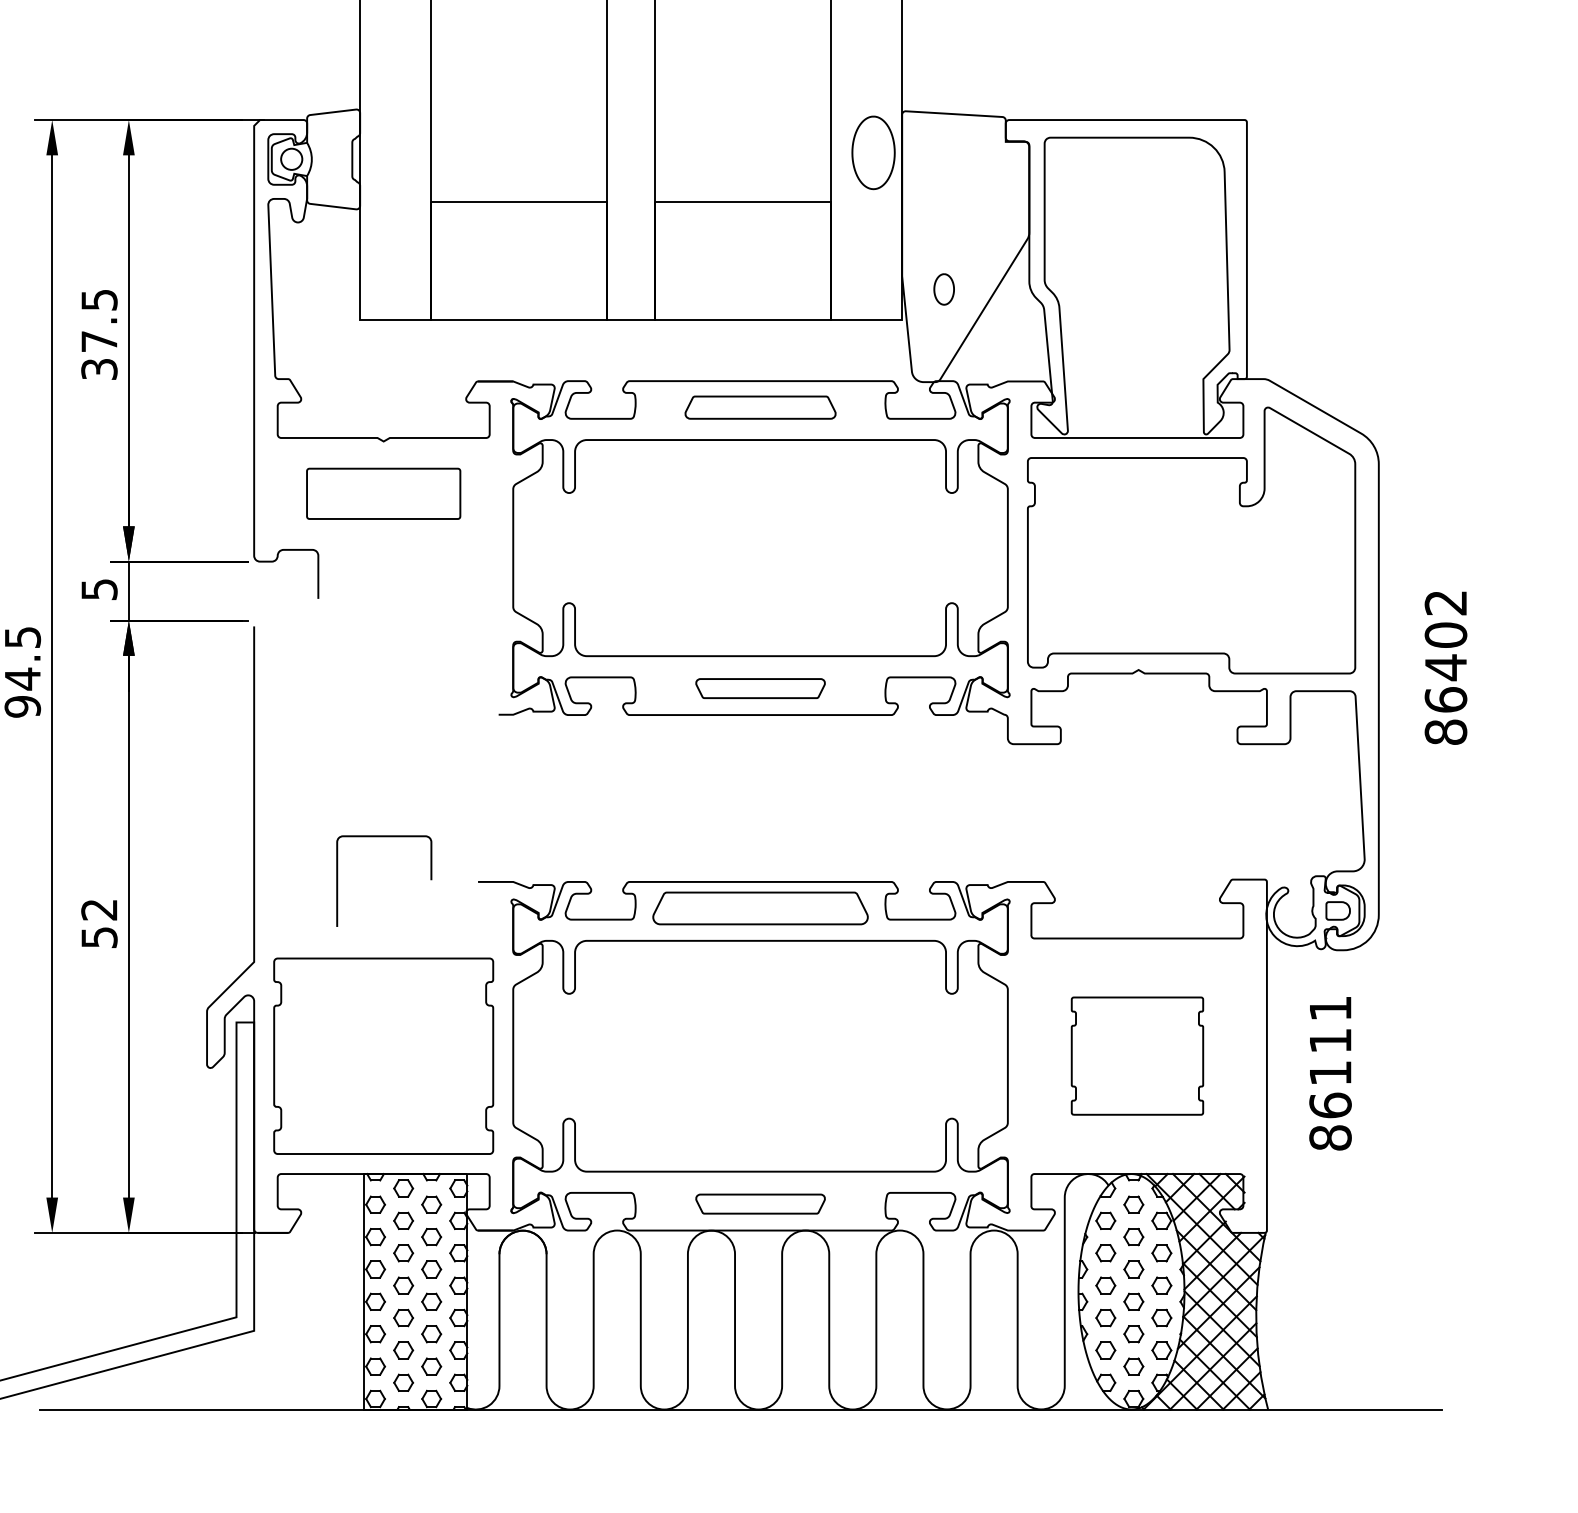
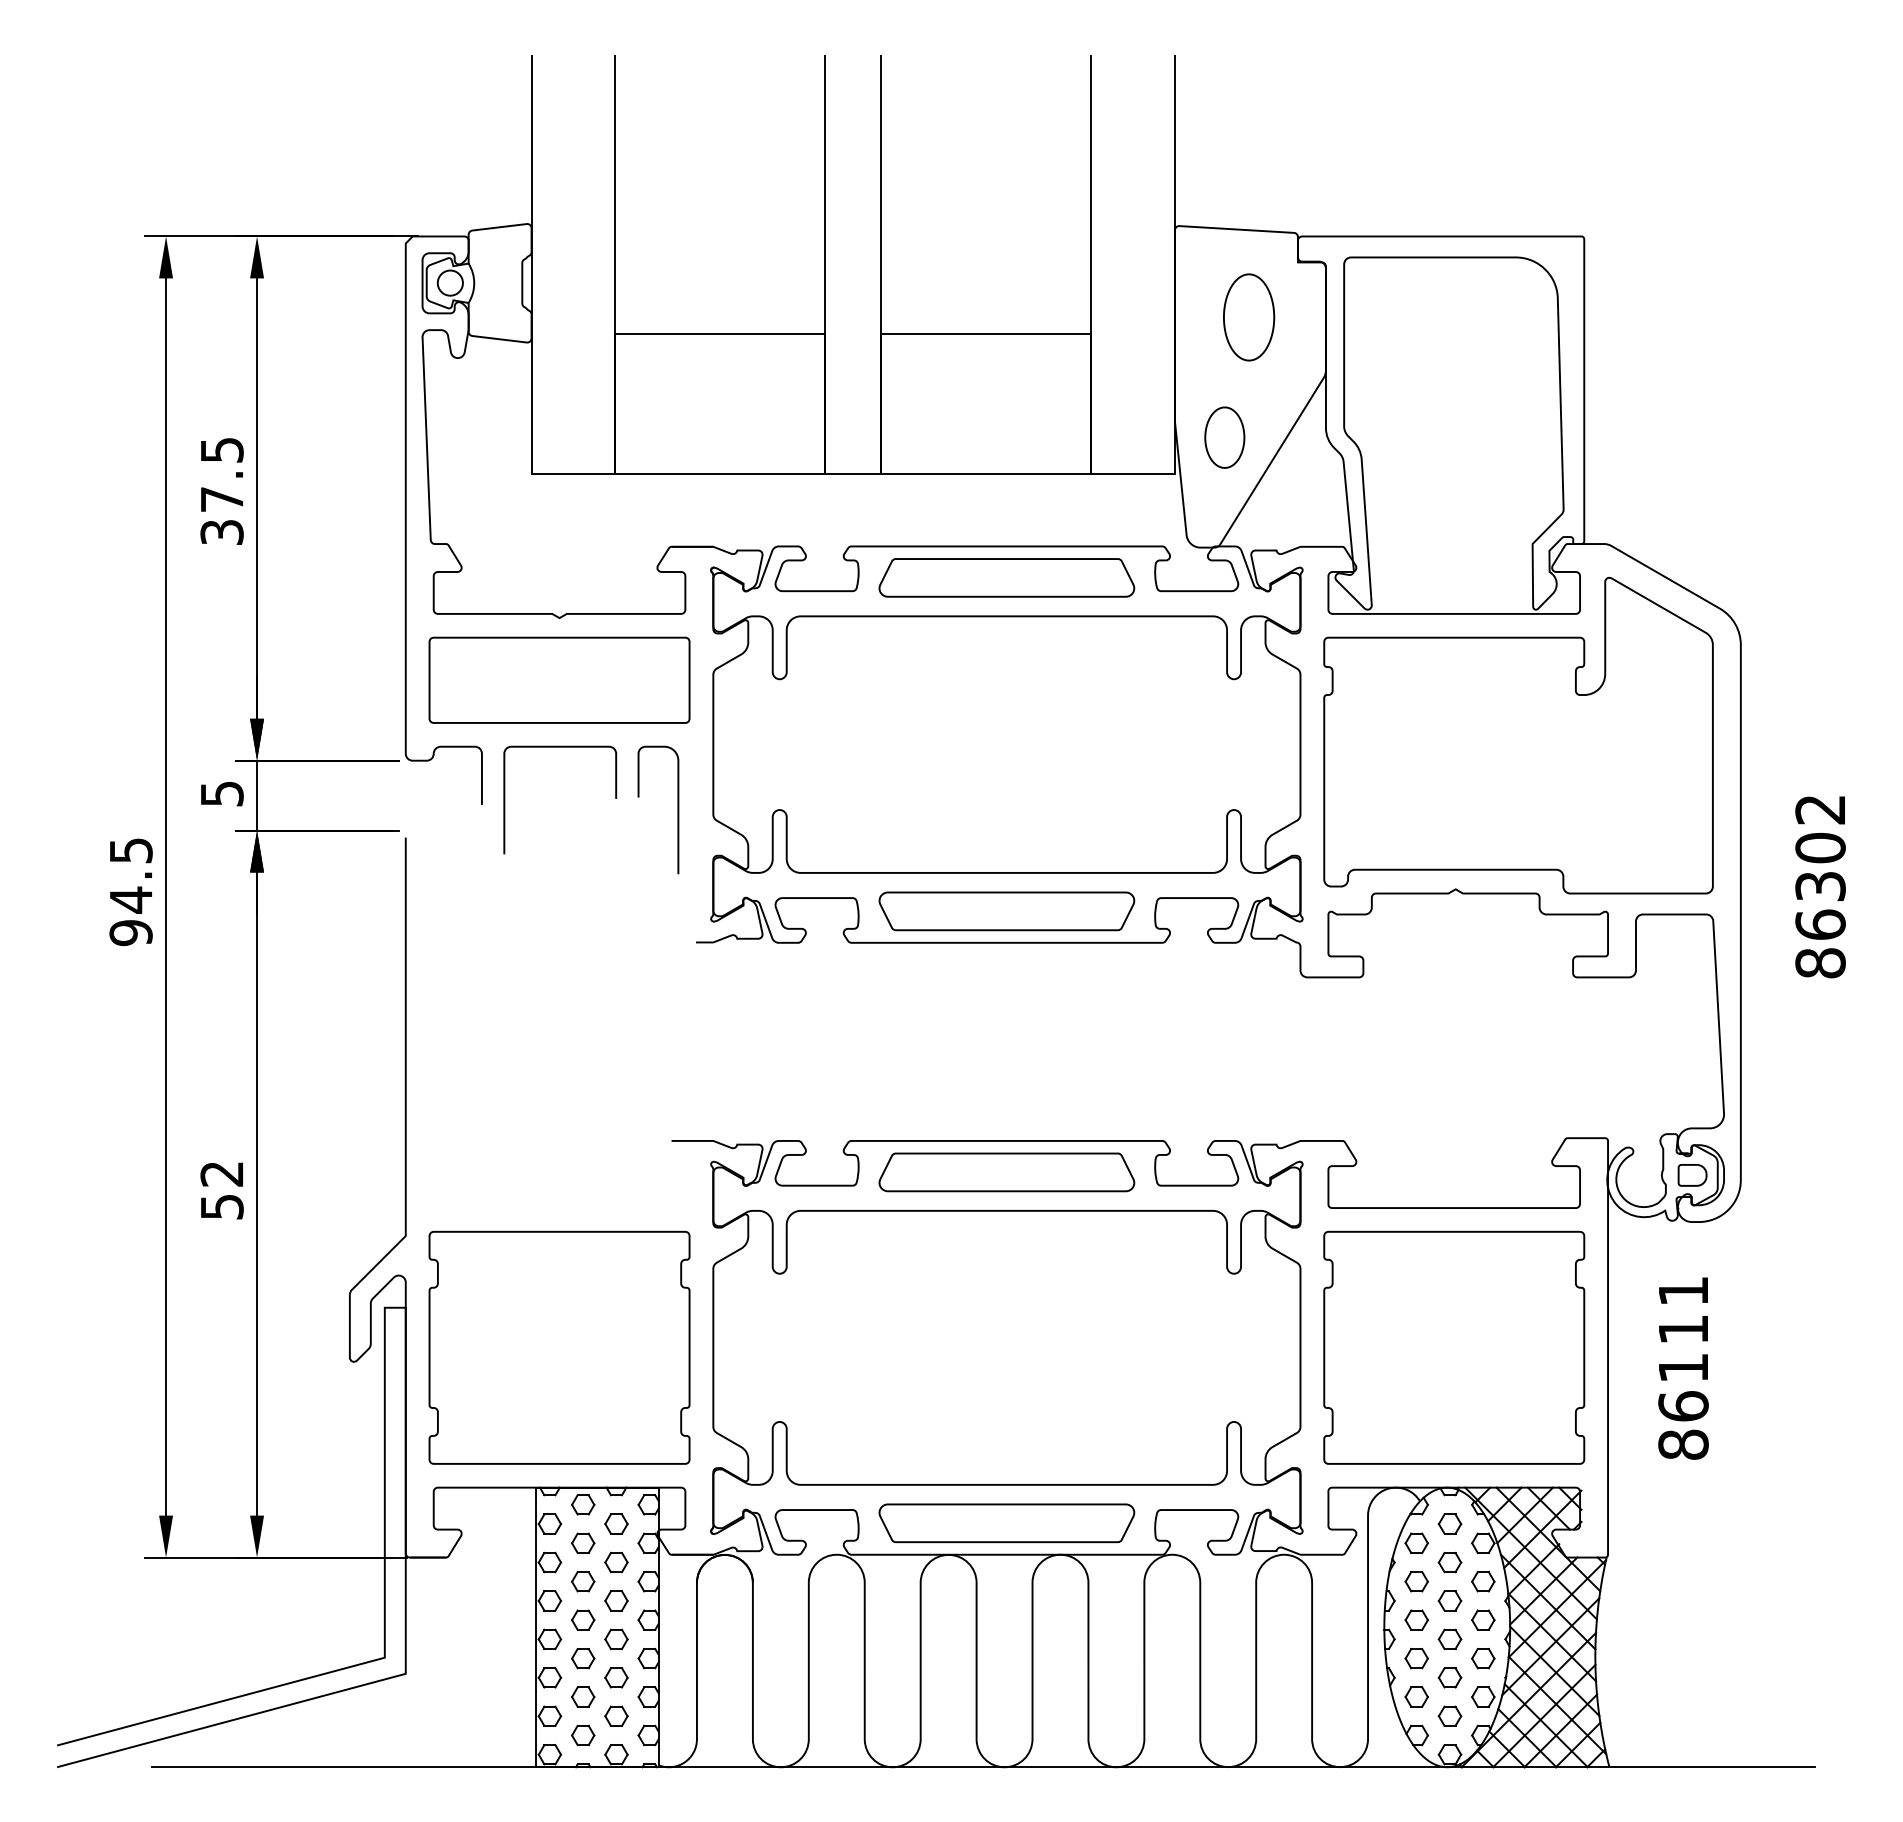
part: (873, 152) -> (1249, 317), moved
part: (943, 289) -> (1224, 437), size x1.67
part: (760, 407) -> (1006, 577), size x1.43
part: (383, 493) -> (559, 679), size x1.43
curve: (483, 602) -> (677, 809), added
text: (1445, 667) -> (1820, 886), 86402 -> 86302
part: (760, 688) -> (1006, 911), size x1.67
curve: (384, 836) -> (560, 747), moved
part: (1137, 1055) -> (1454, 1347), size x1.67
part: (760, 1204) -> (1006, 1523), size x1.67

